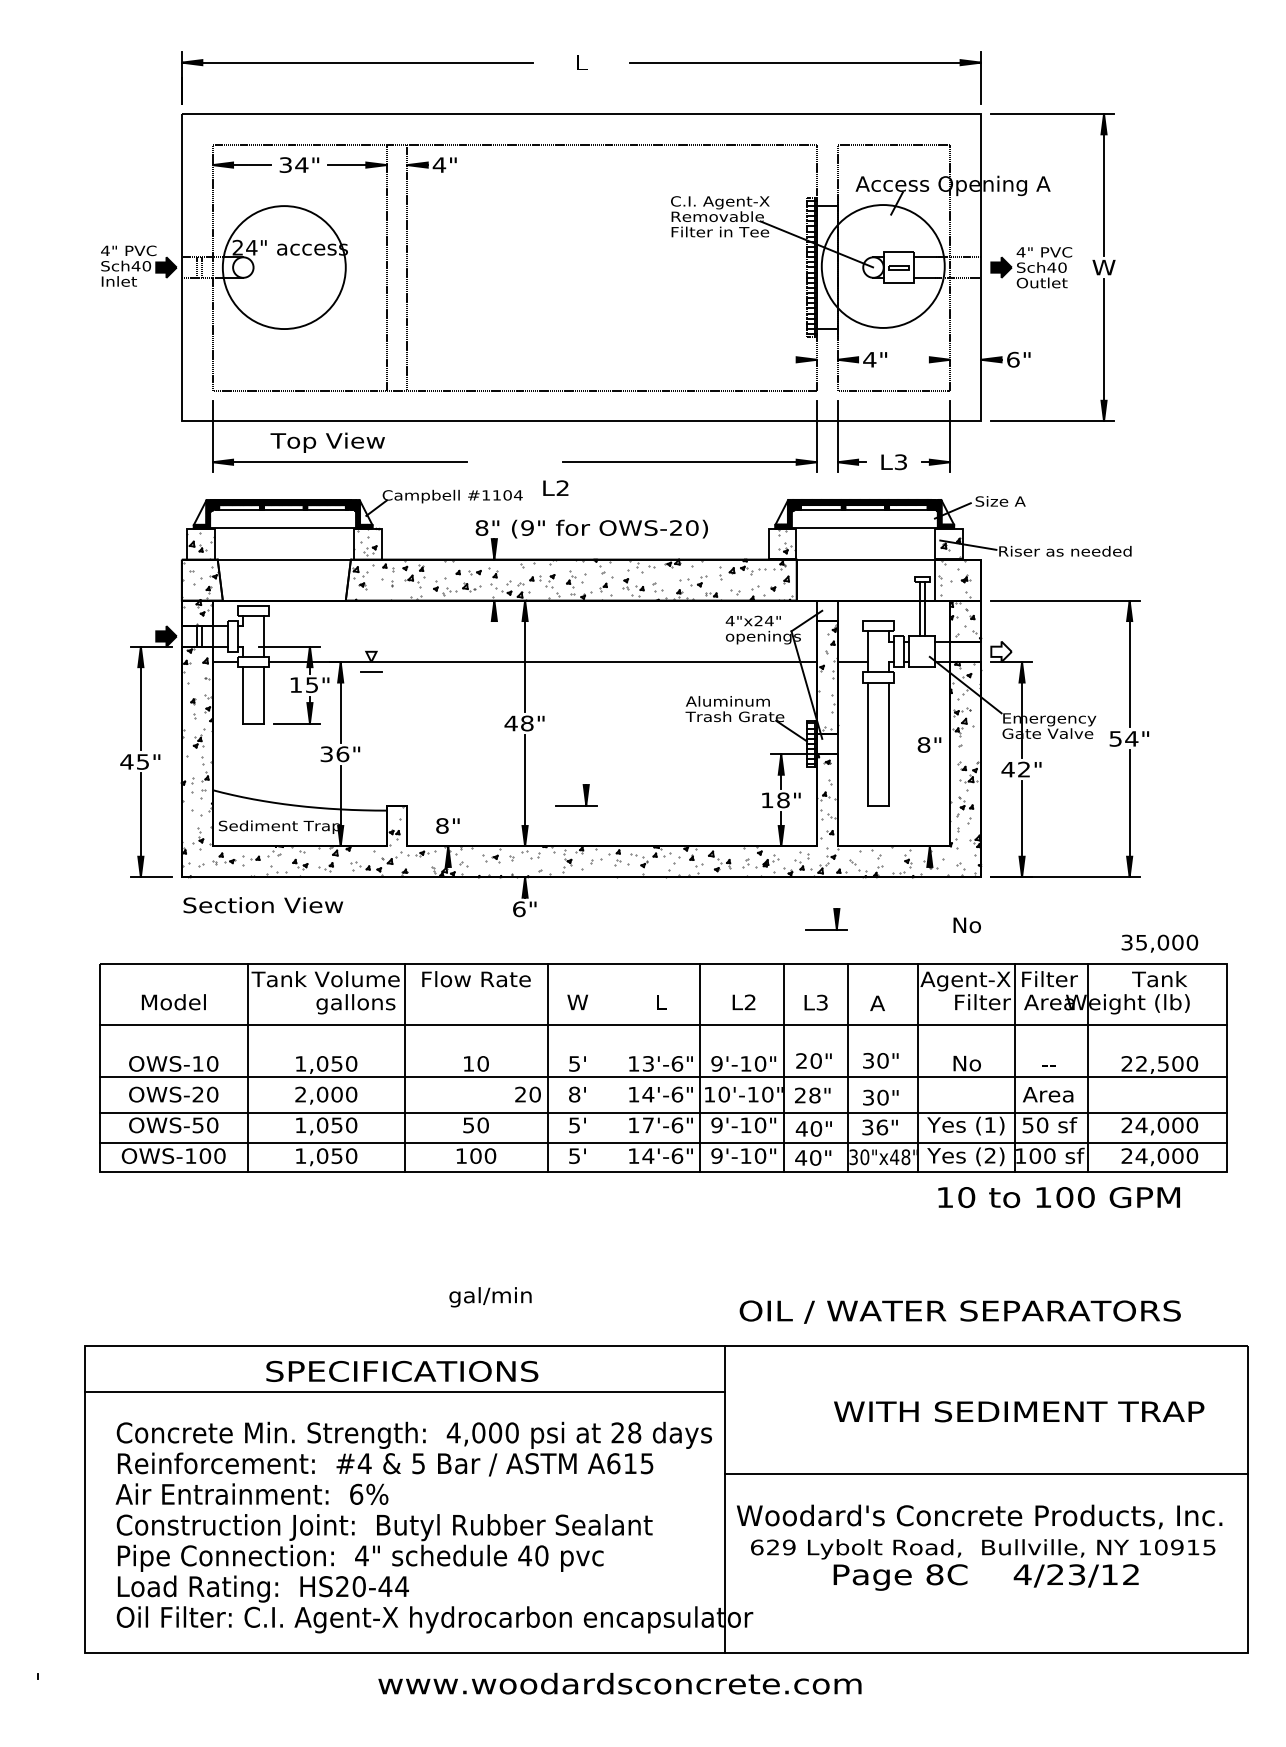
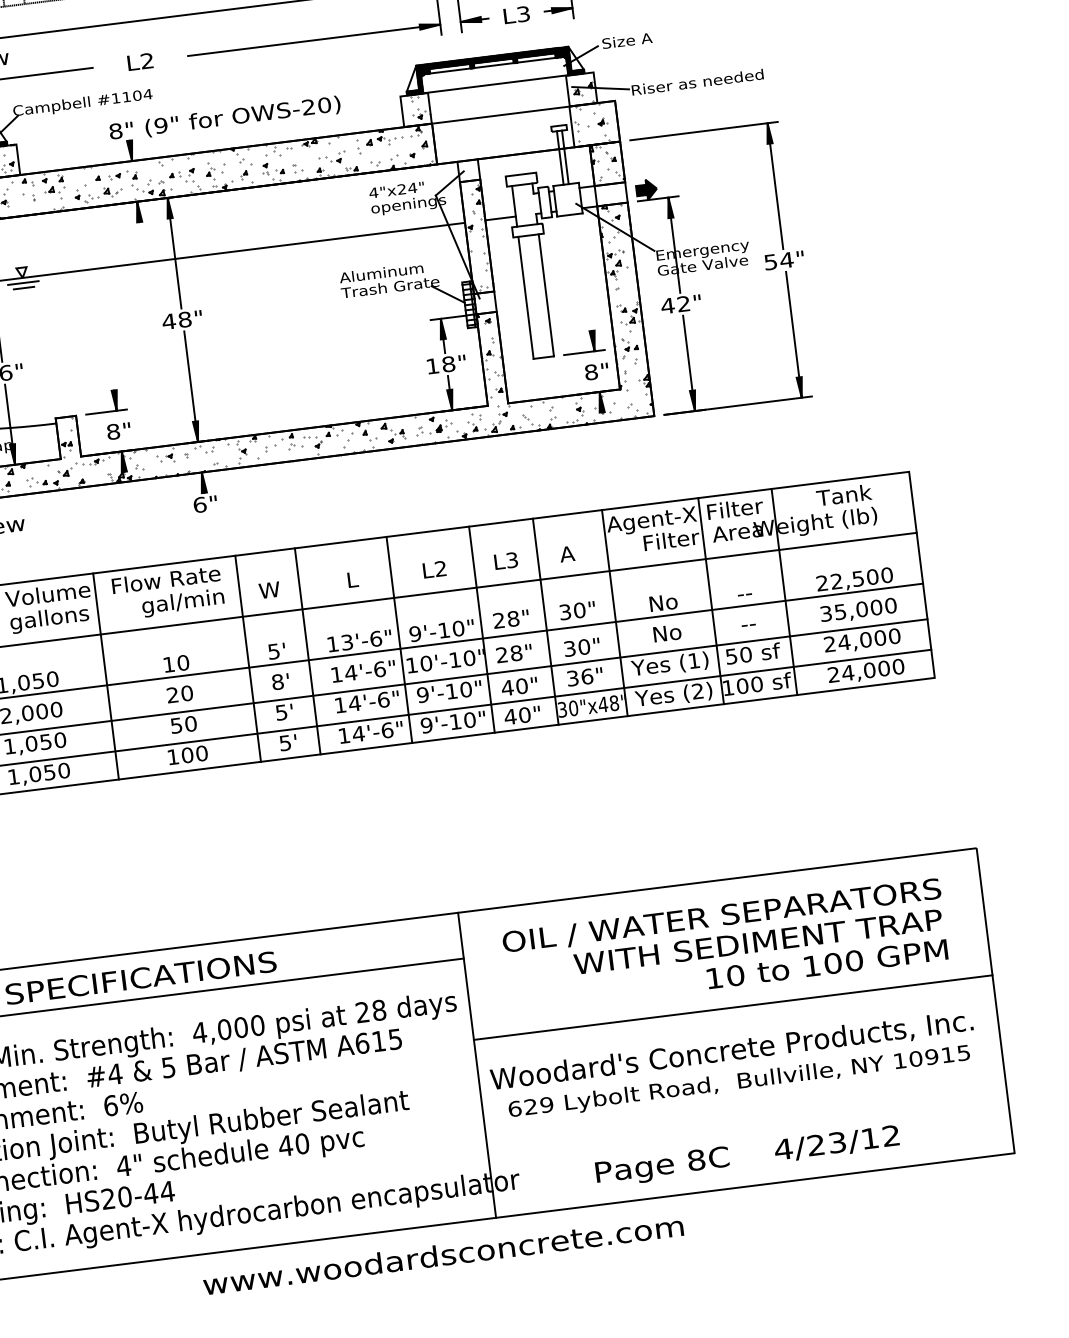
text: (555, 487) -> (139, 61), moved
fill: (1001, 651) -> (646, 189), added
line: (371, 667) -> (23, 283), added
text: (929, 744) -> (596, 371), moved
part: (583, 793) -> (112, 399), moved
part: (834, 919) -> (591, 341), moved
text: (966, 925) -> (666, 633), moved
text: (1159, 943) -> (858, 610), moved
text: (815, 1060) -> (512, 618), 20" -> 28"
line: (608, 1067) -> (308, 650), added
text: (527, 1094) -> (179, 694), moved
text: (1048, 1094) -> (748, 623), Area -> --
text: (648, 1124) -> (354, 702), 17'-6" -> 14'-6"
text: (1058, 1197) -> (826, 964), moved
text: (490, 1297) -> (183, 603), moved
text: (959, 1311) -> (721, 915), moved
text: (985, 1577) -> (746, 1156), moved
text: (619, 1683) -> (442, 1254), moved

